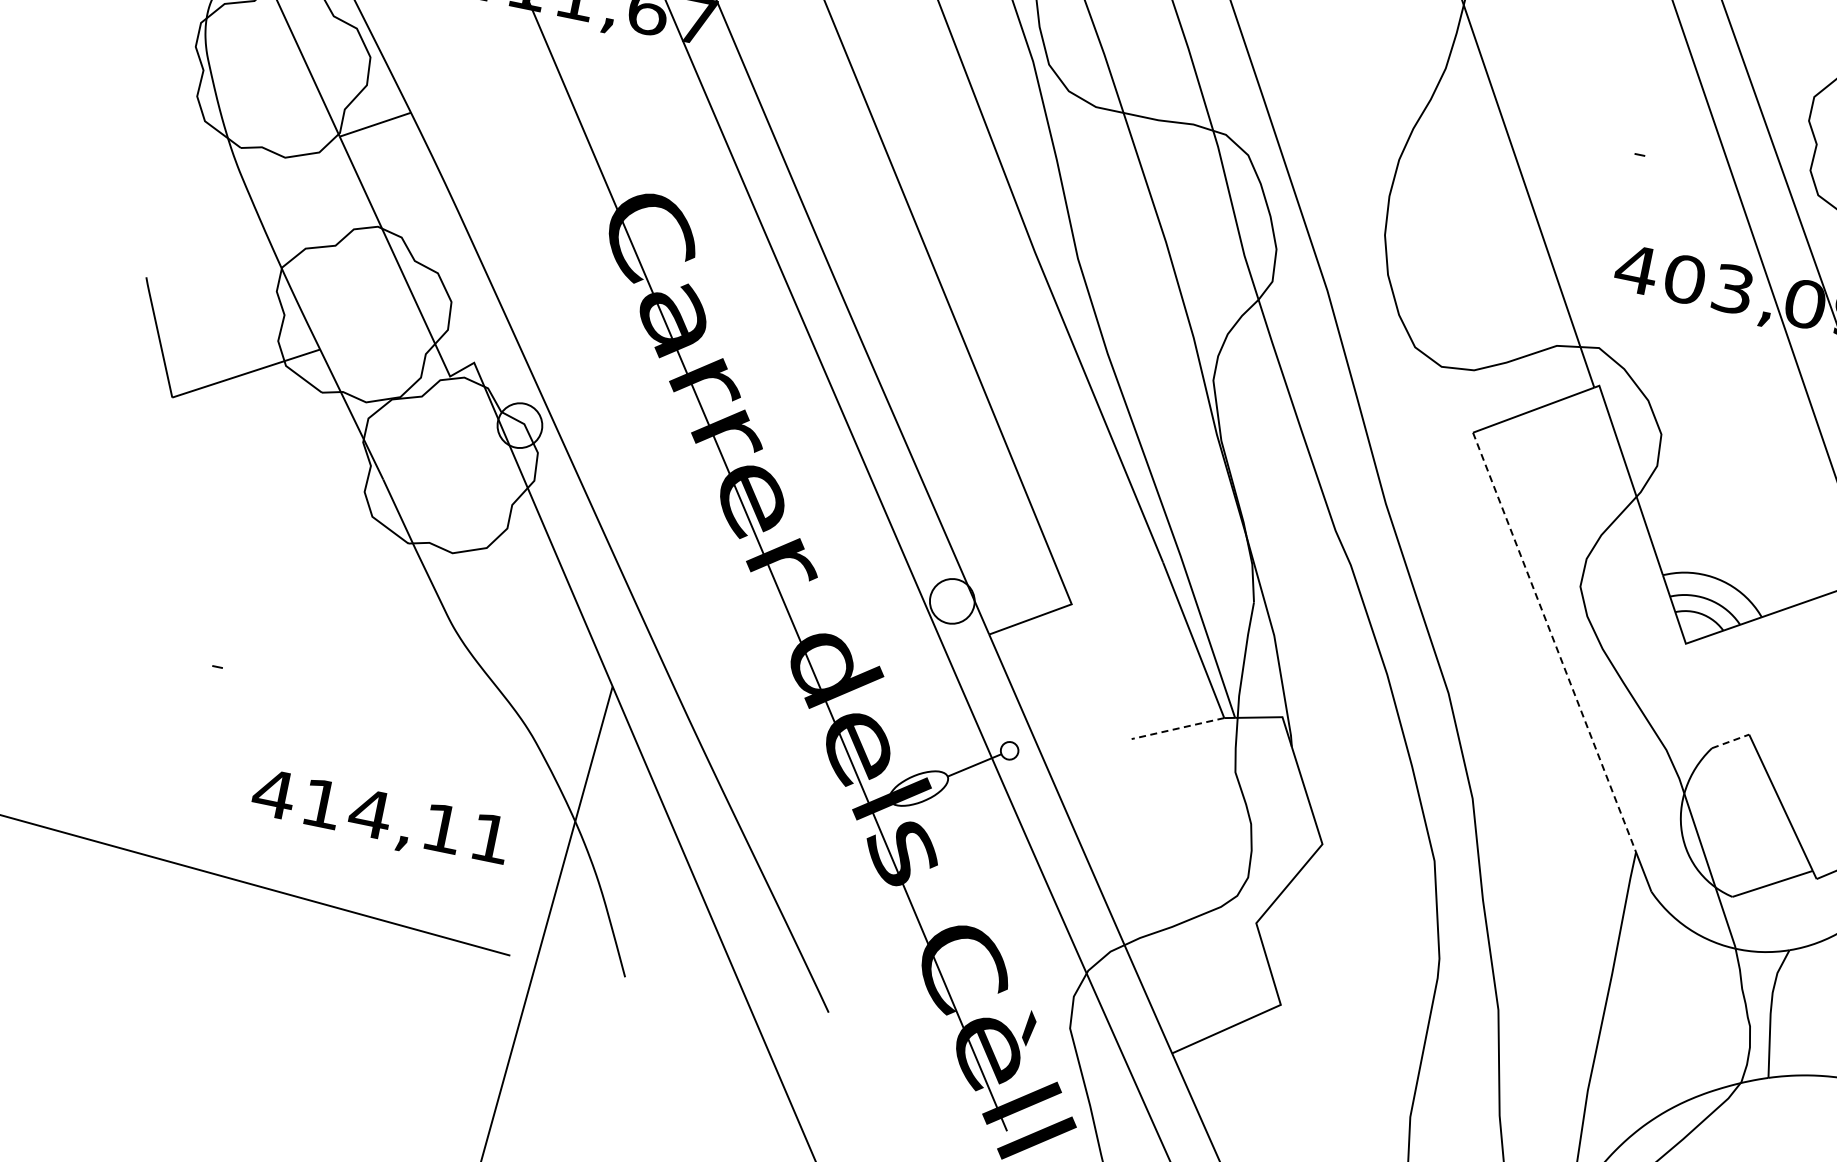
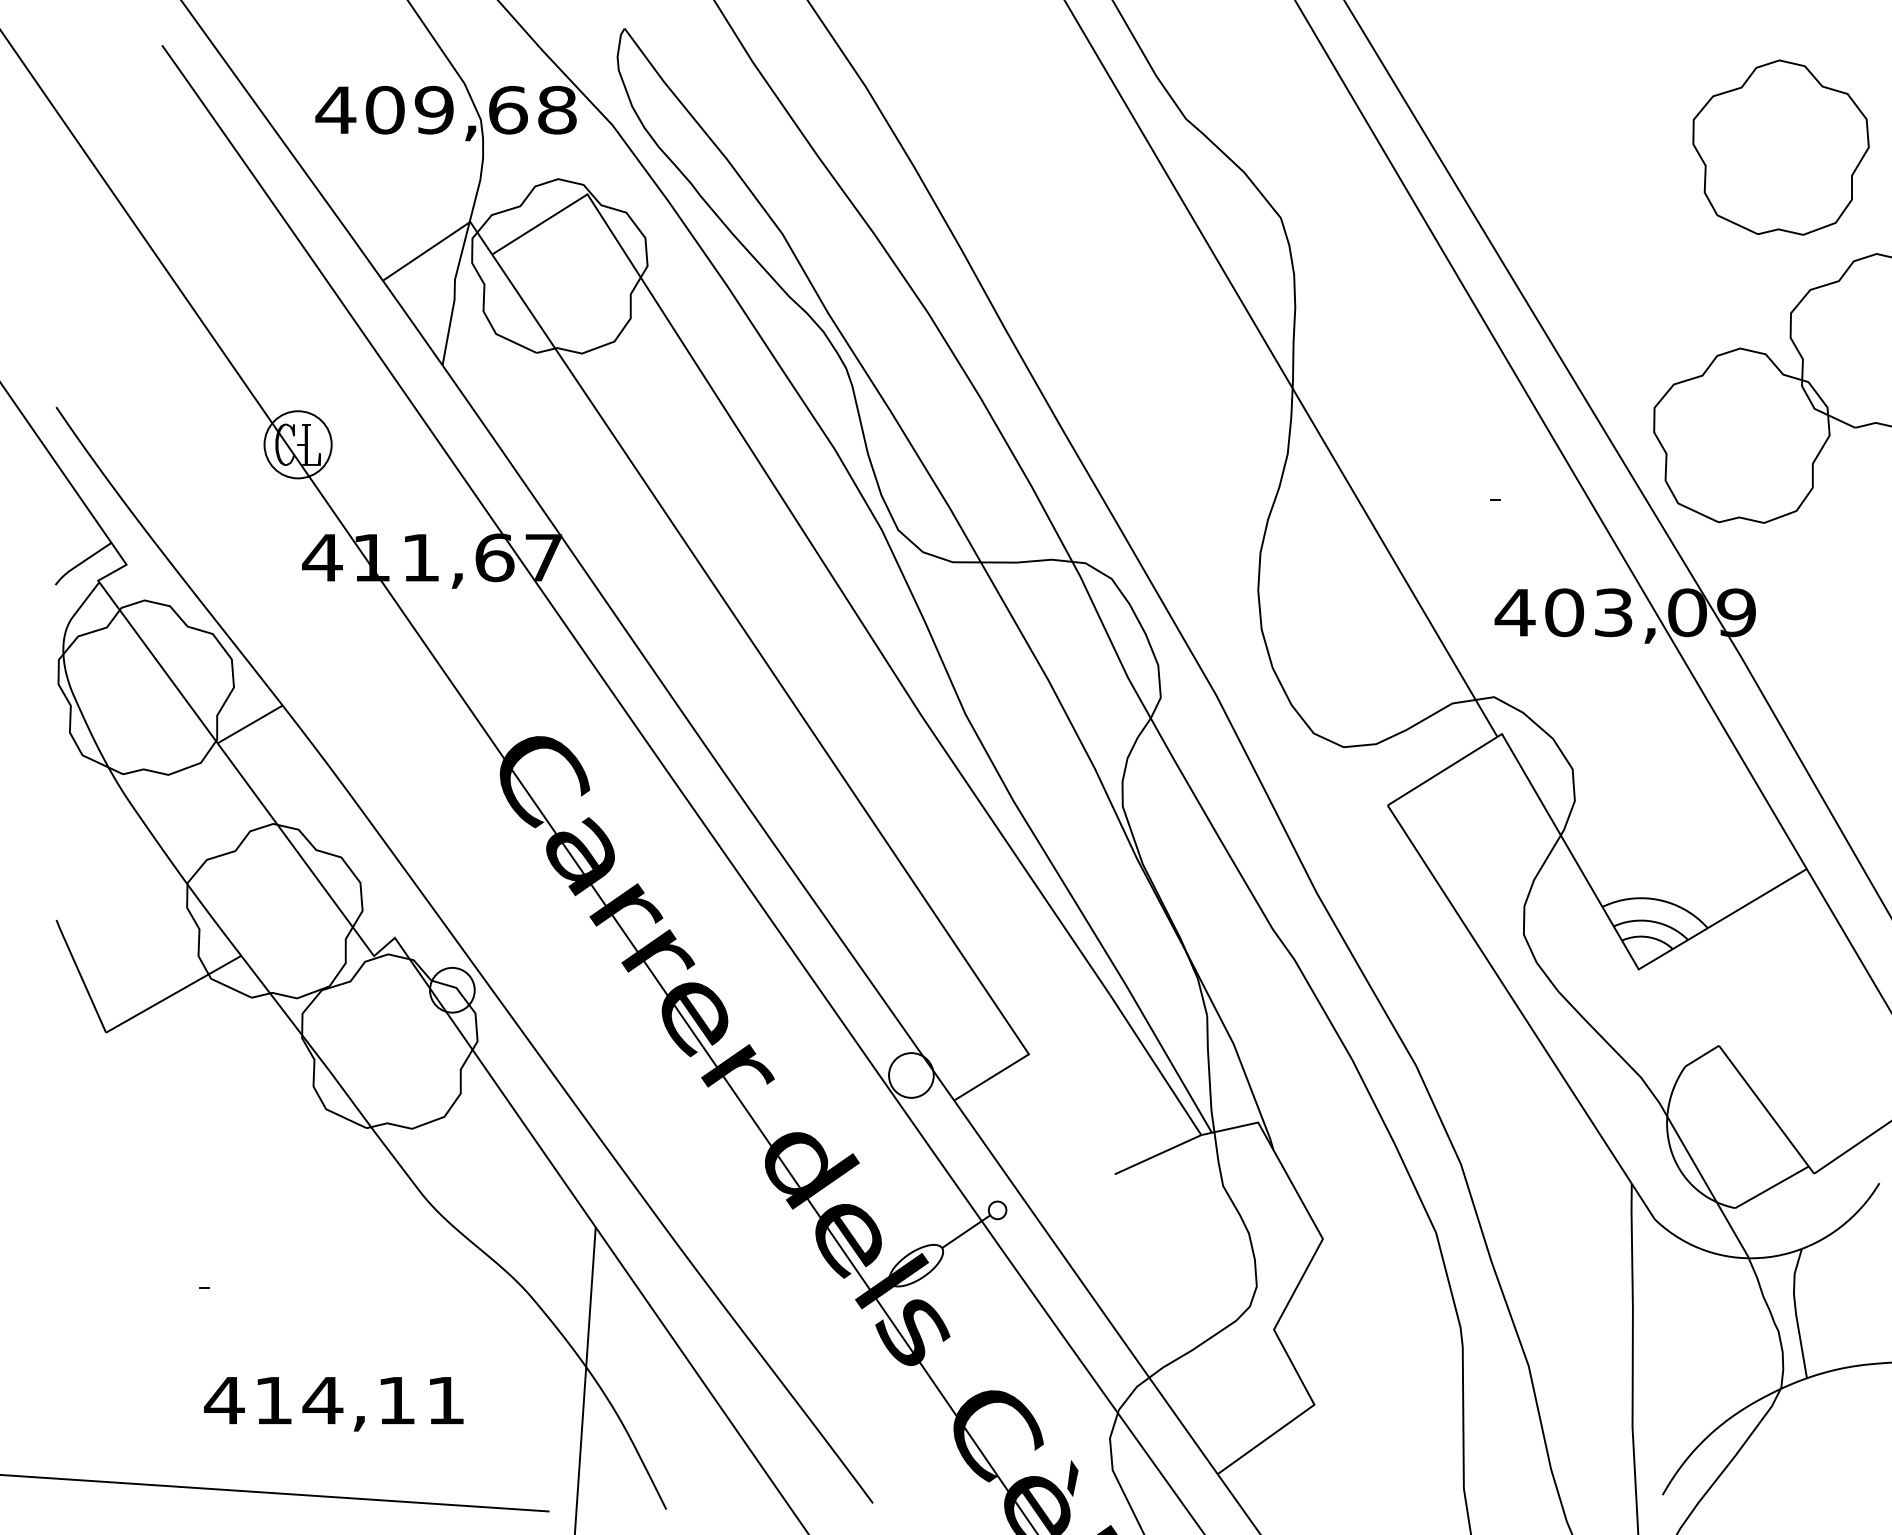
line: (1555, 643) -> (1510, 995), dashed -> solid
line: (1178, 728) -> (1158, 1154), dashed -> solid
line: (1730, 741) -> (1702, 1056), dashed -> solid
text: (380, 819) -> (333, 1404), moved

